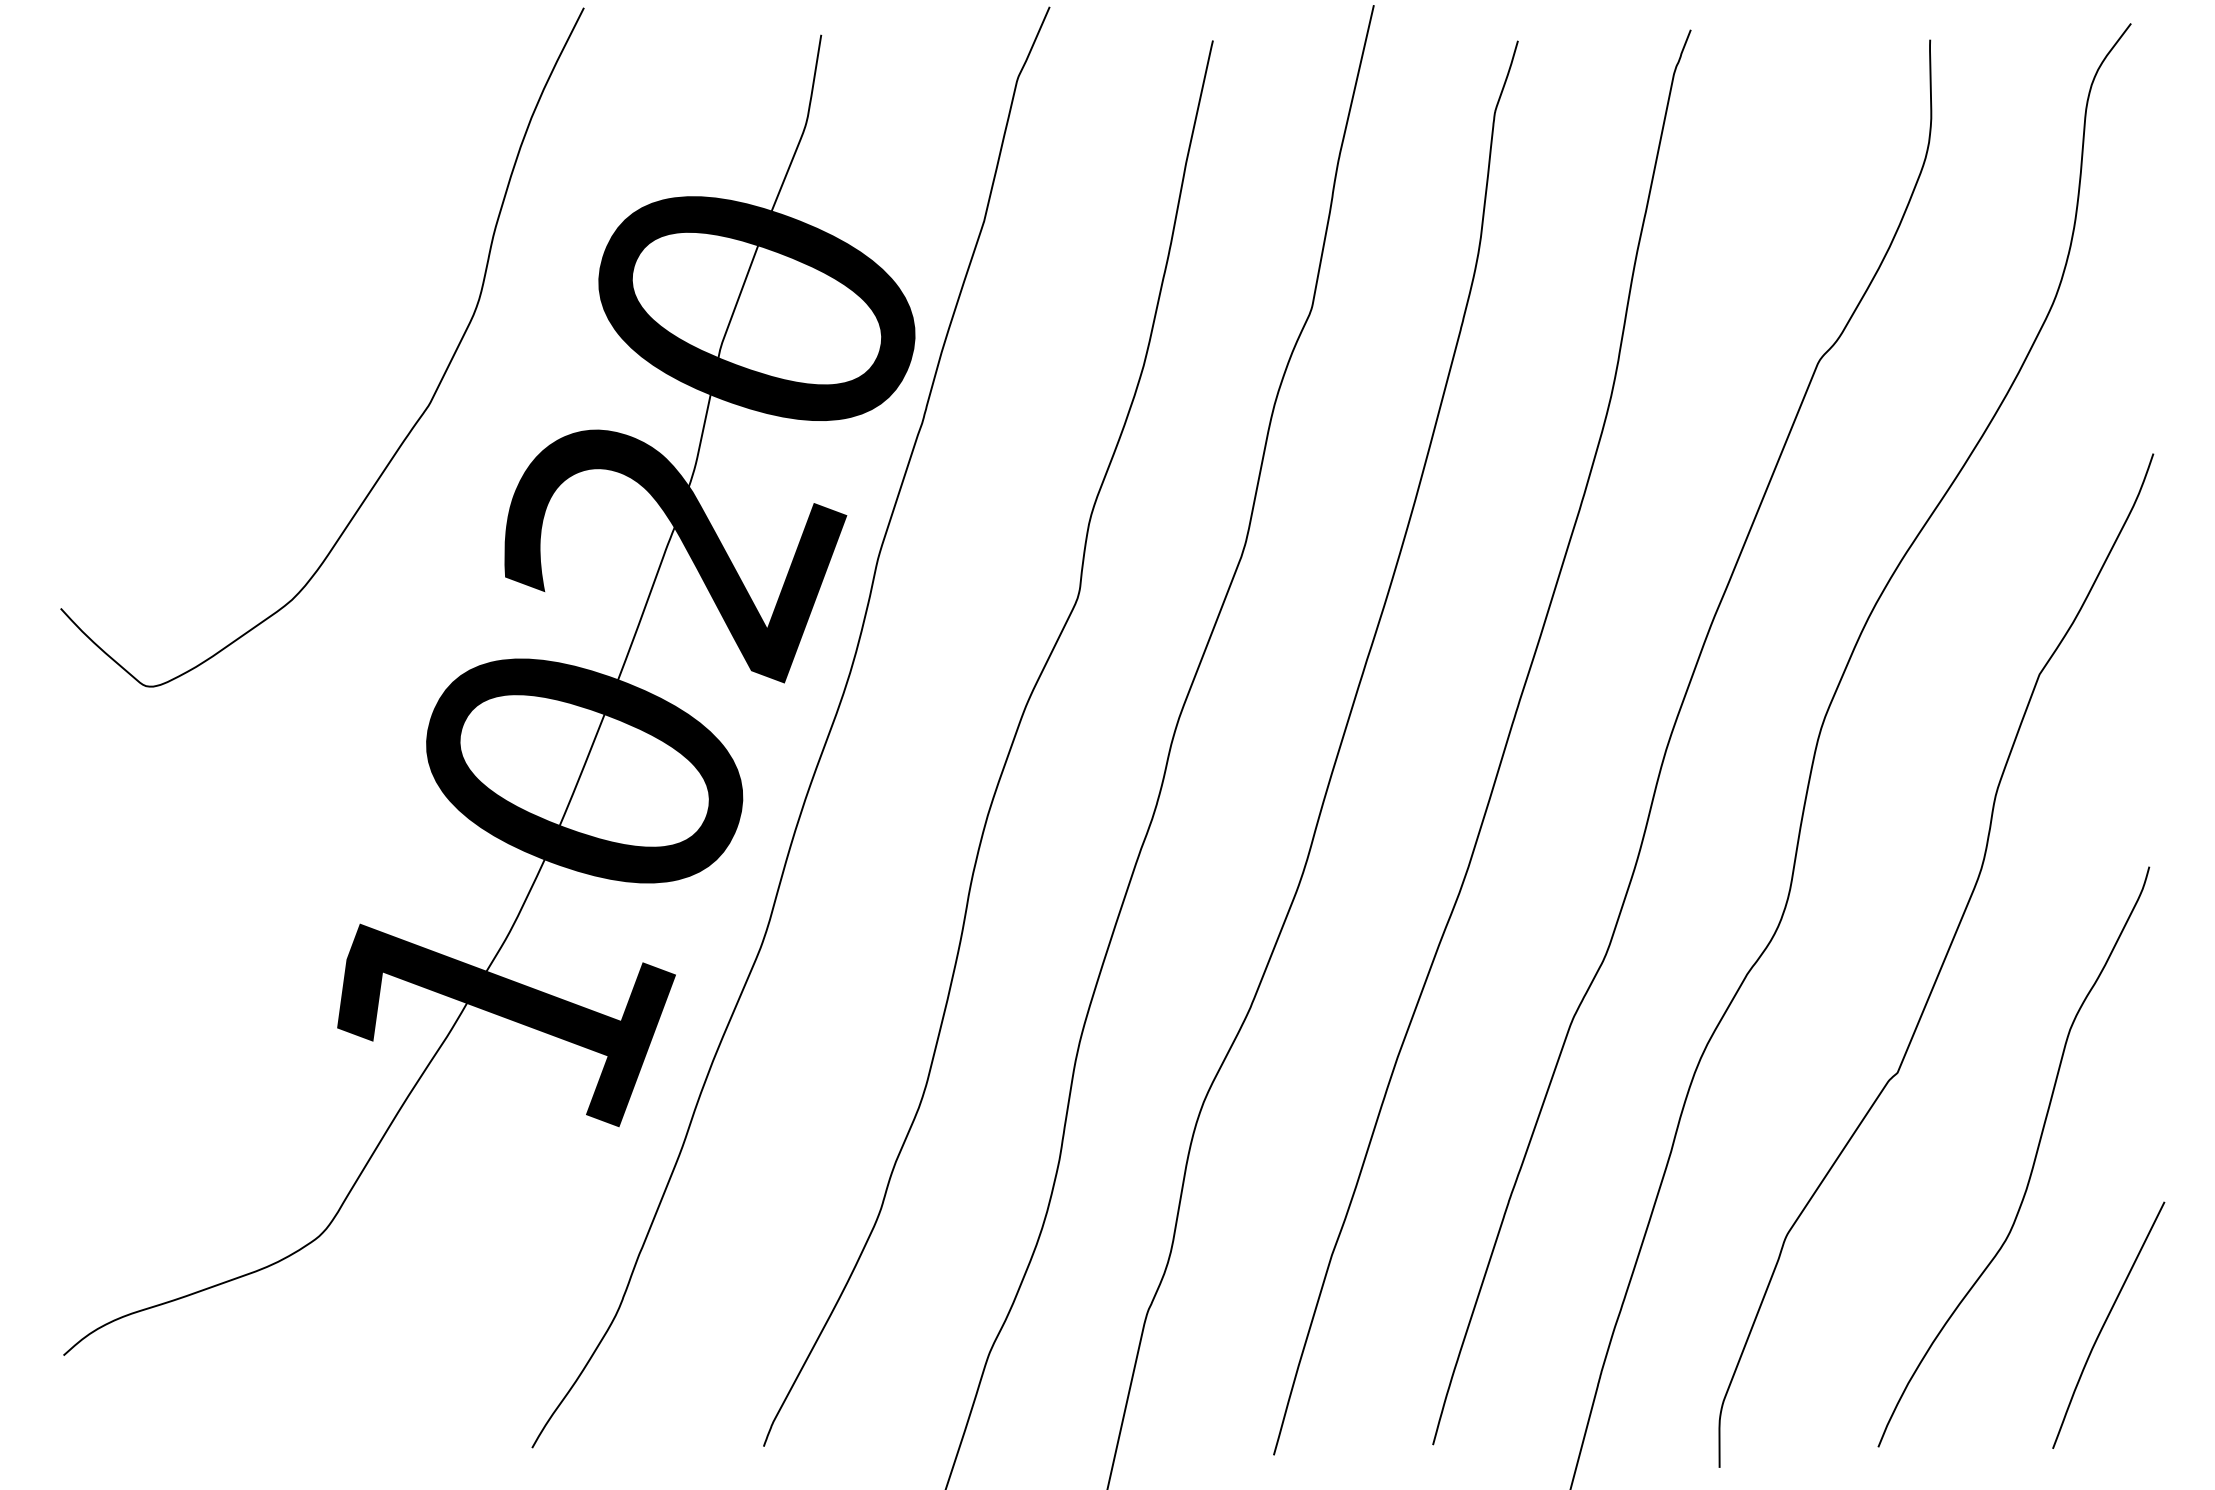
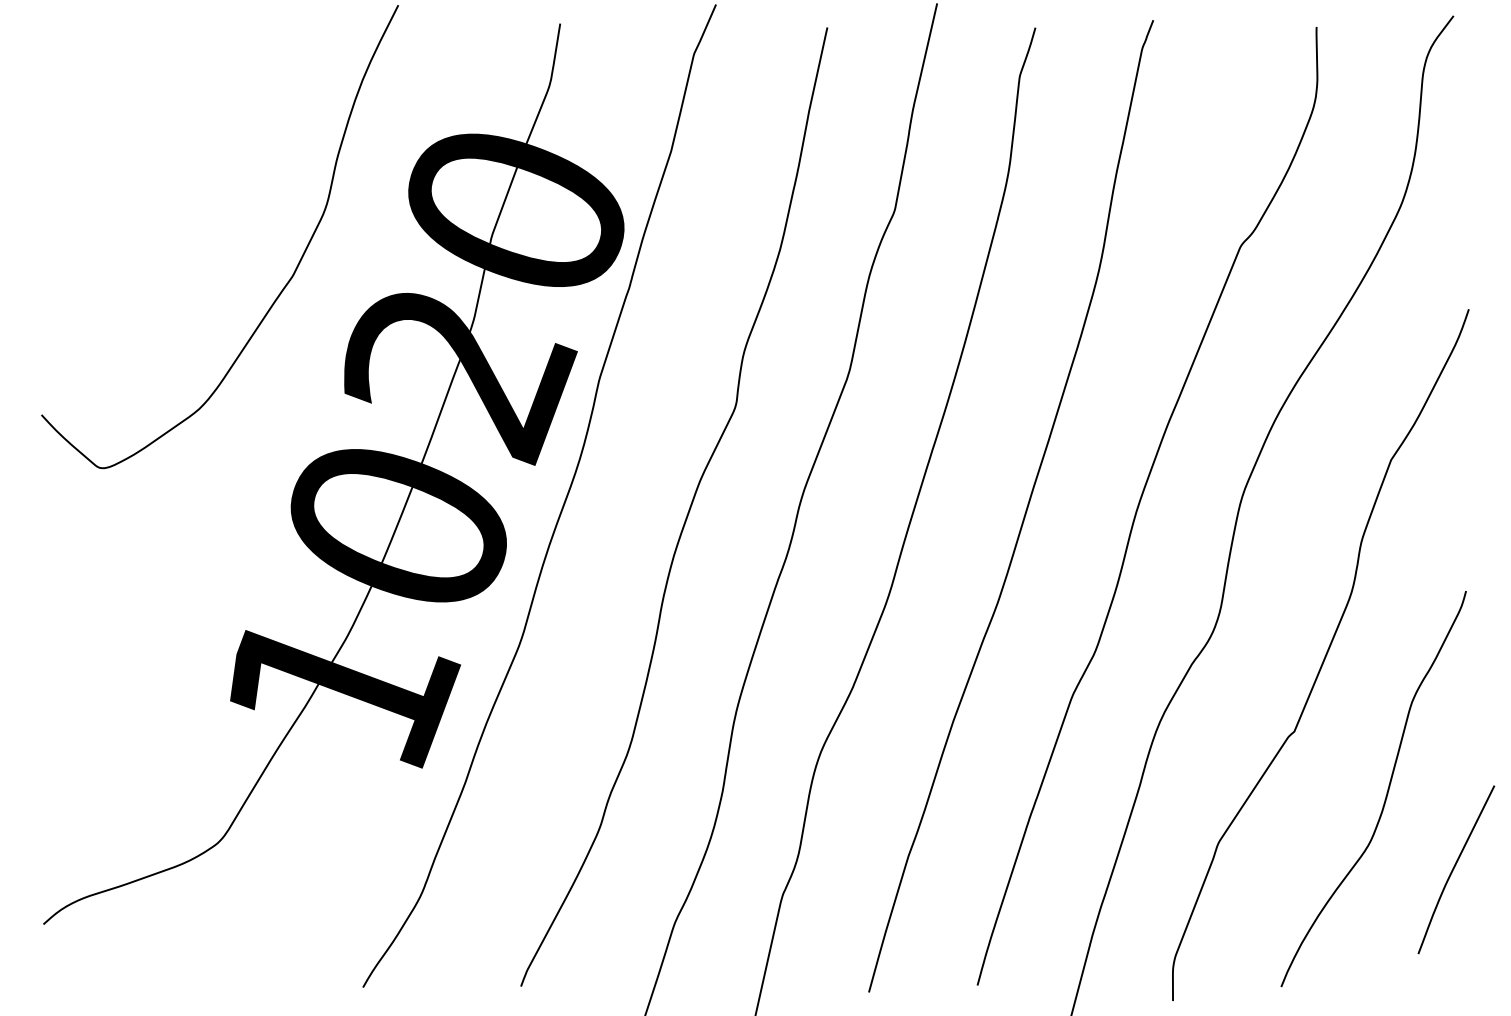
curve: (2105, 1324) -> (1454, 869), moved

